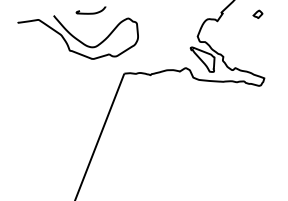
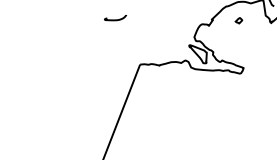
curve: (77, 38) -> (105, 38), removed

